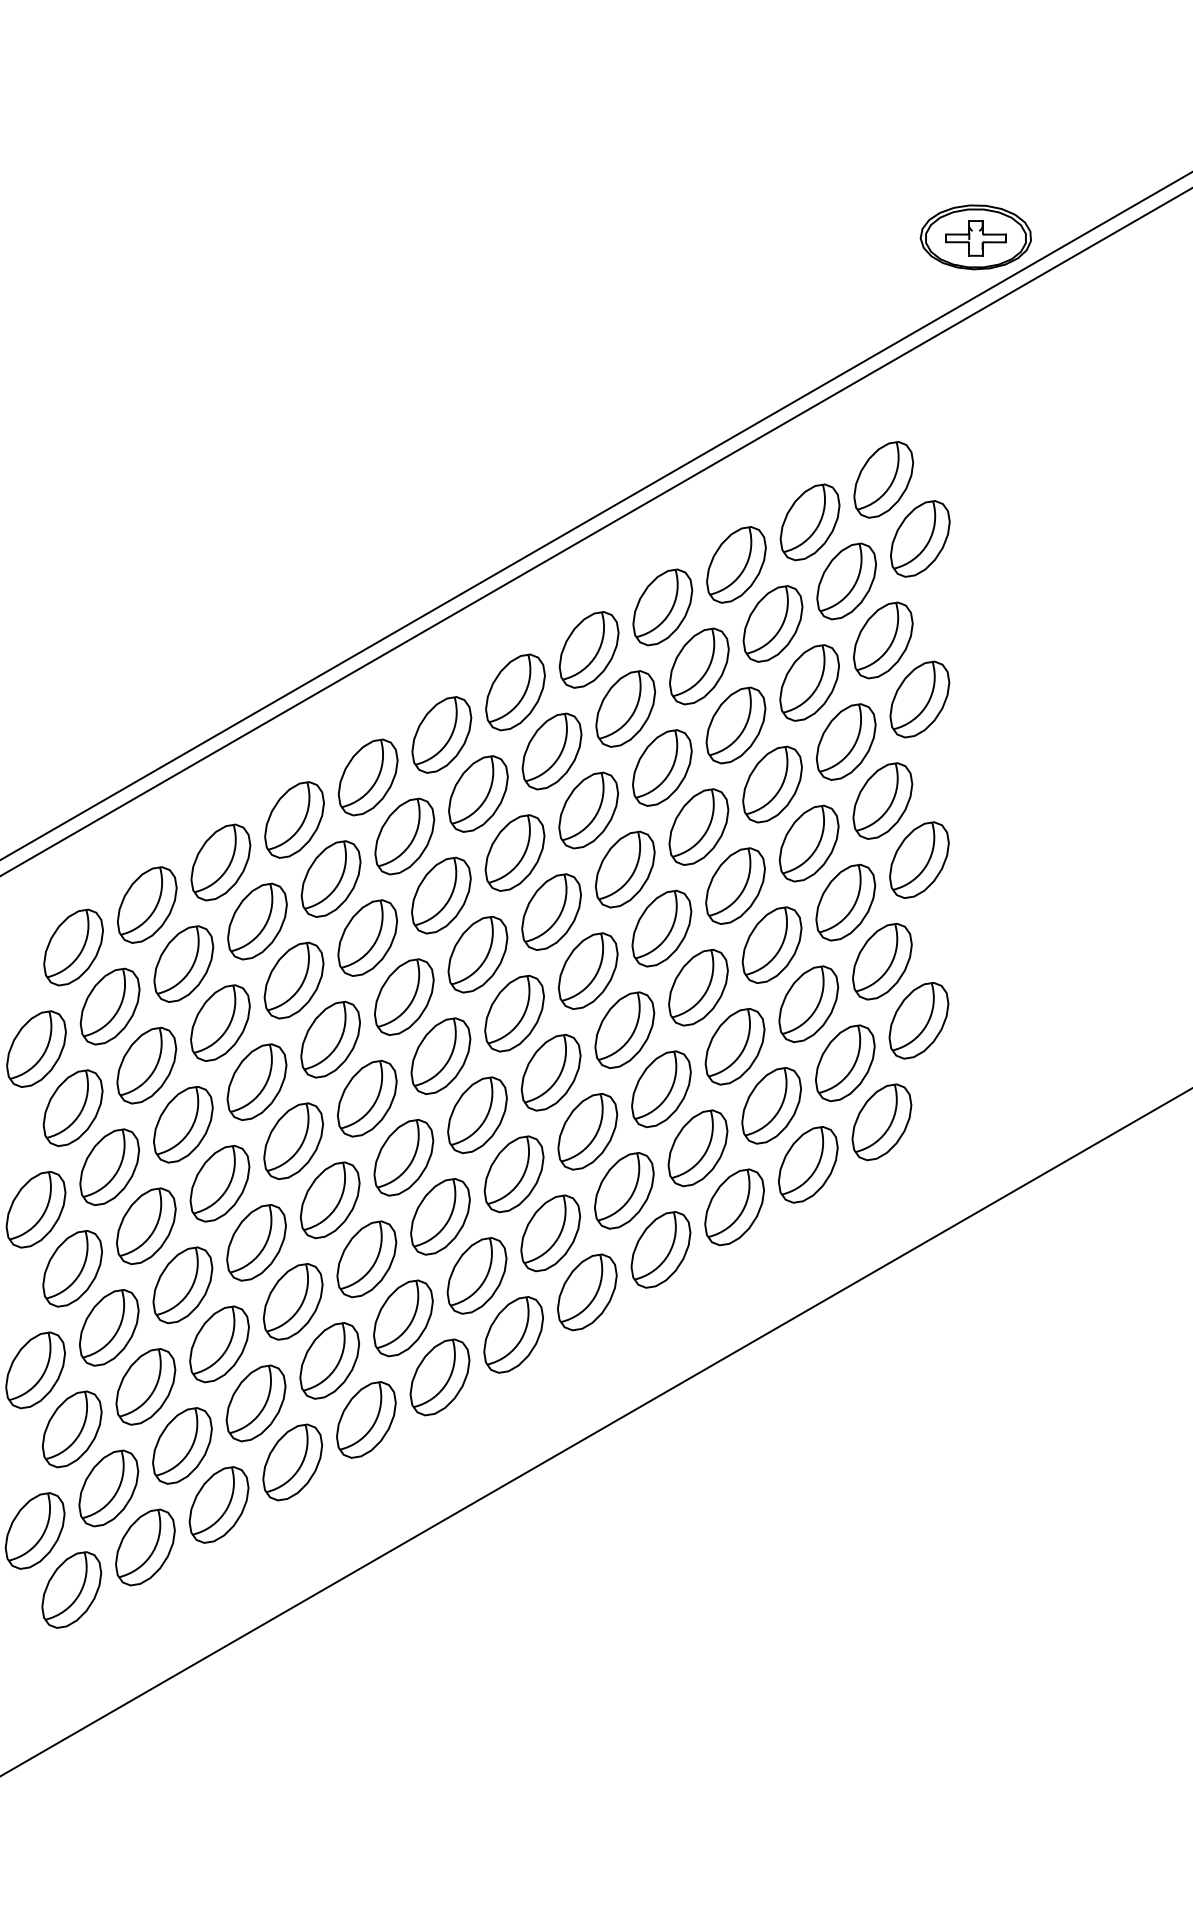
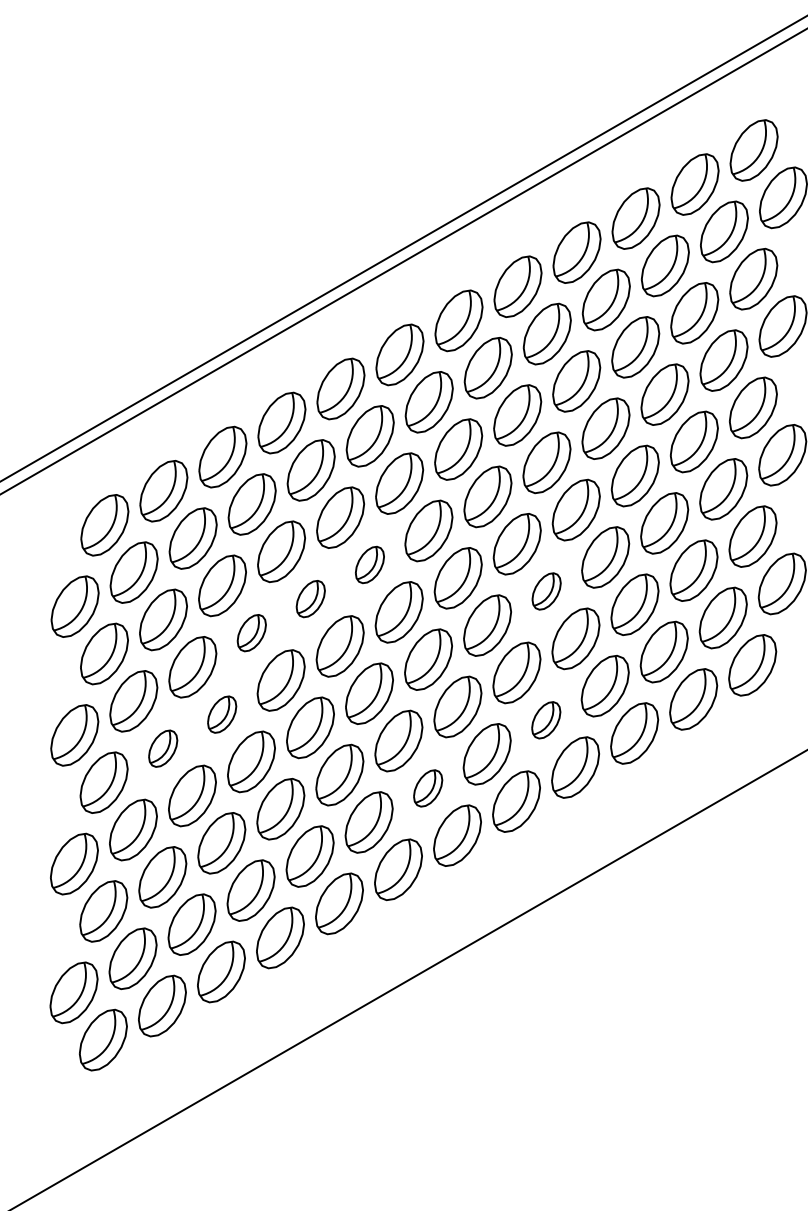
part: (404, 996) -> (370, 564), size x0.6
part: (624, 1029) -> (546, 590), size x0.6
part: (330, 1039) -> (310, 598), size x0.6
part: (256, 1081) -> (251, 632), size x0.6
part: (219, 1183) -> (221, 714), size x0.6
part: (624, 1190) -> (546, 719), size x0.6
part: (146, 1226) -> (163, 748), size x0.6
part: (476, 1275) -> (427, 788), size x0.6

